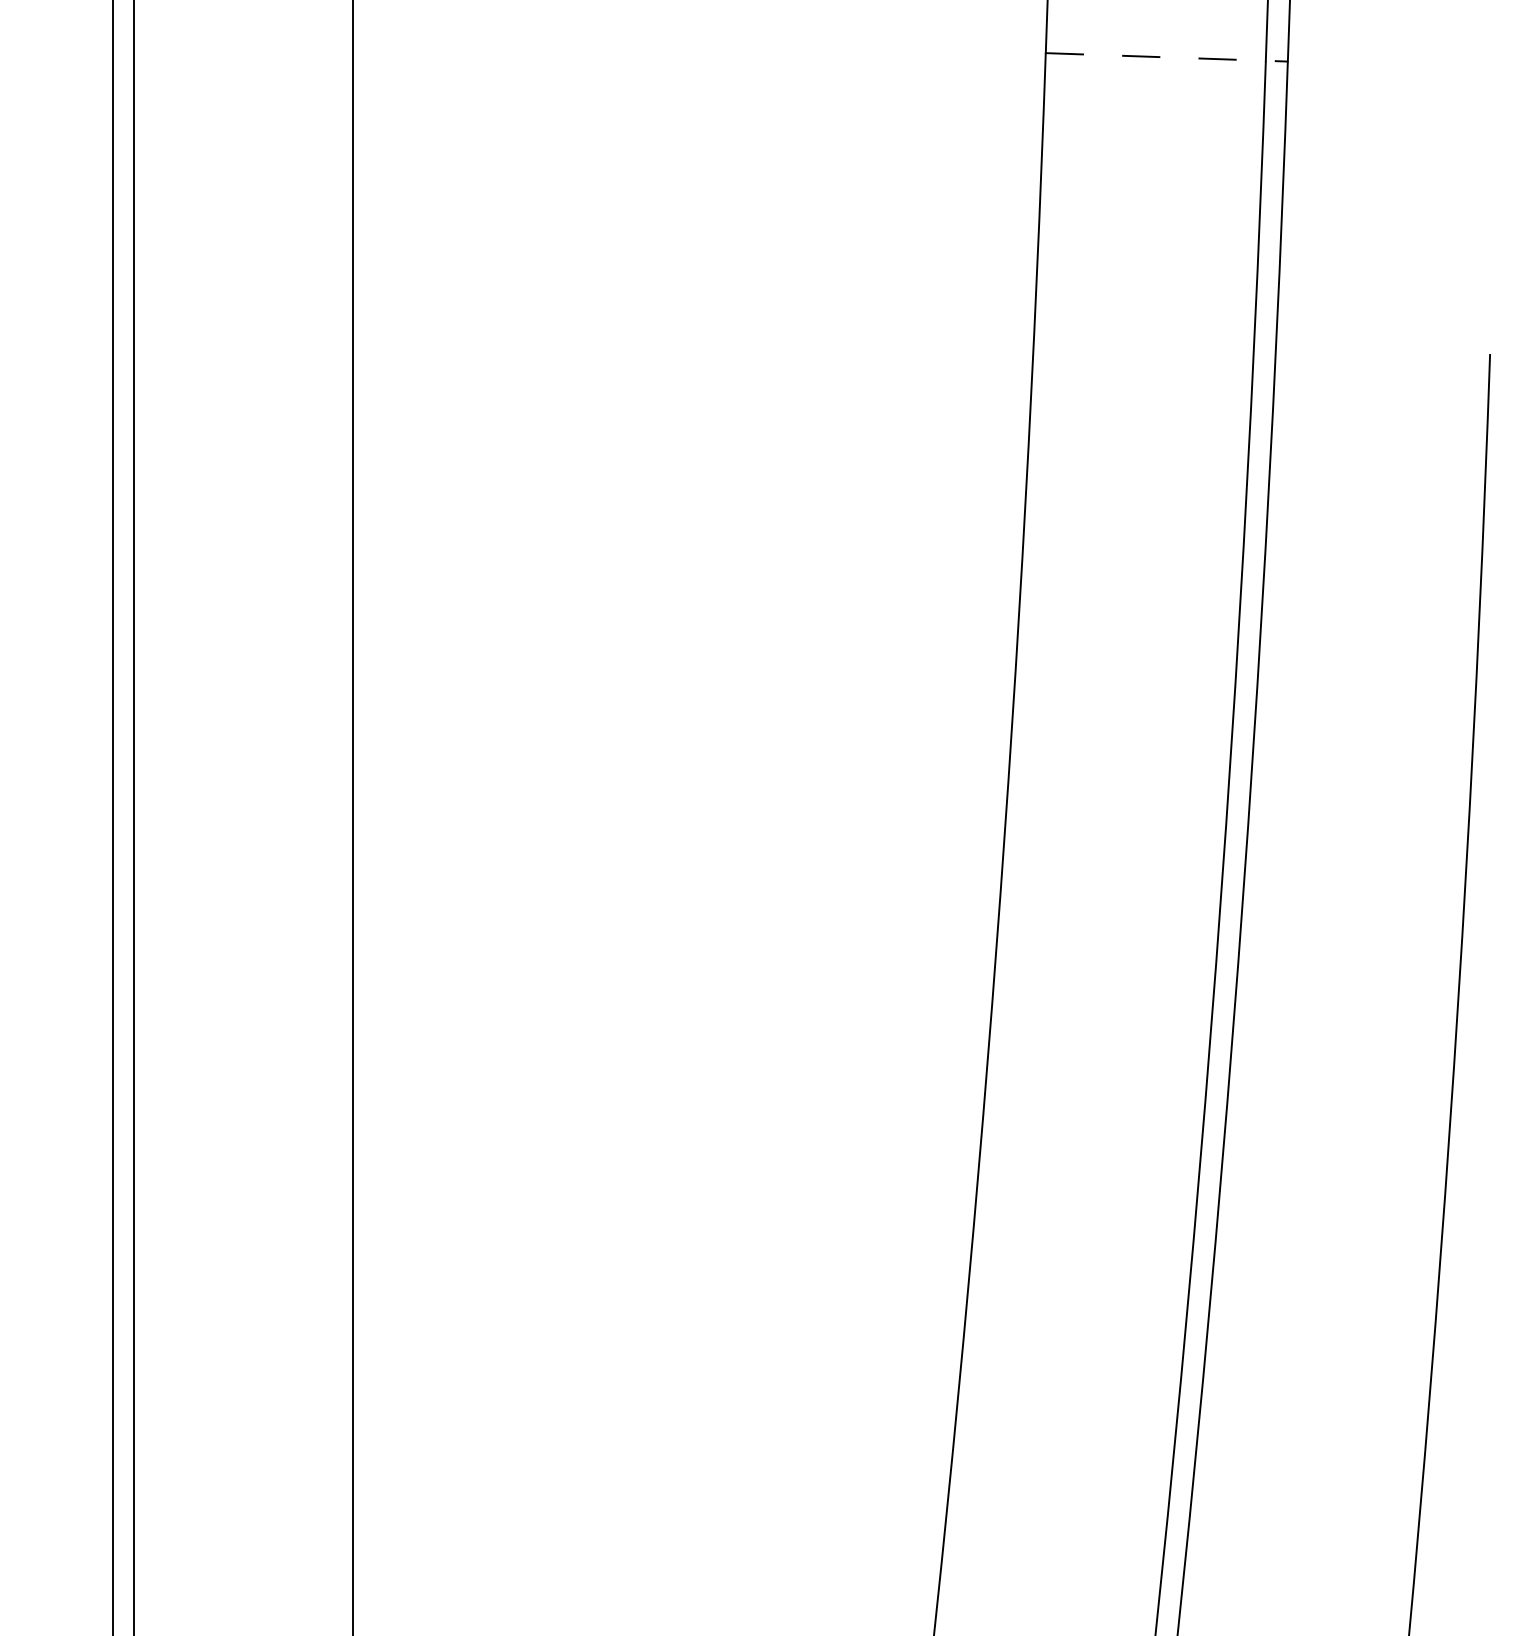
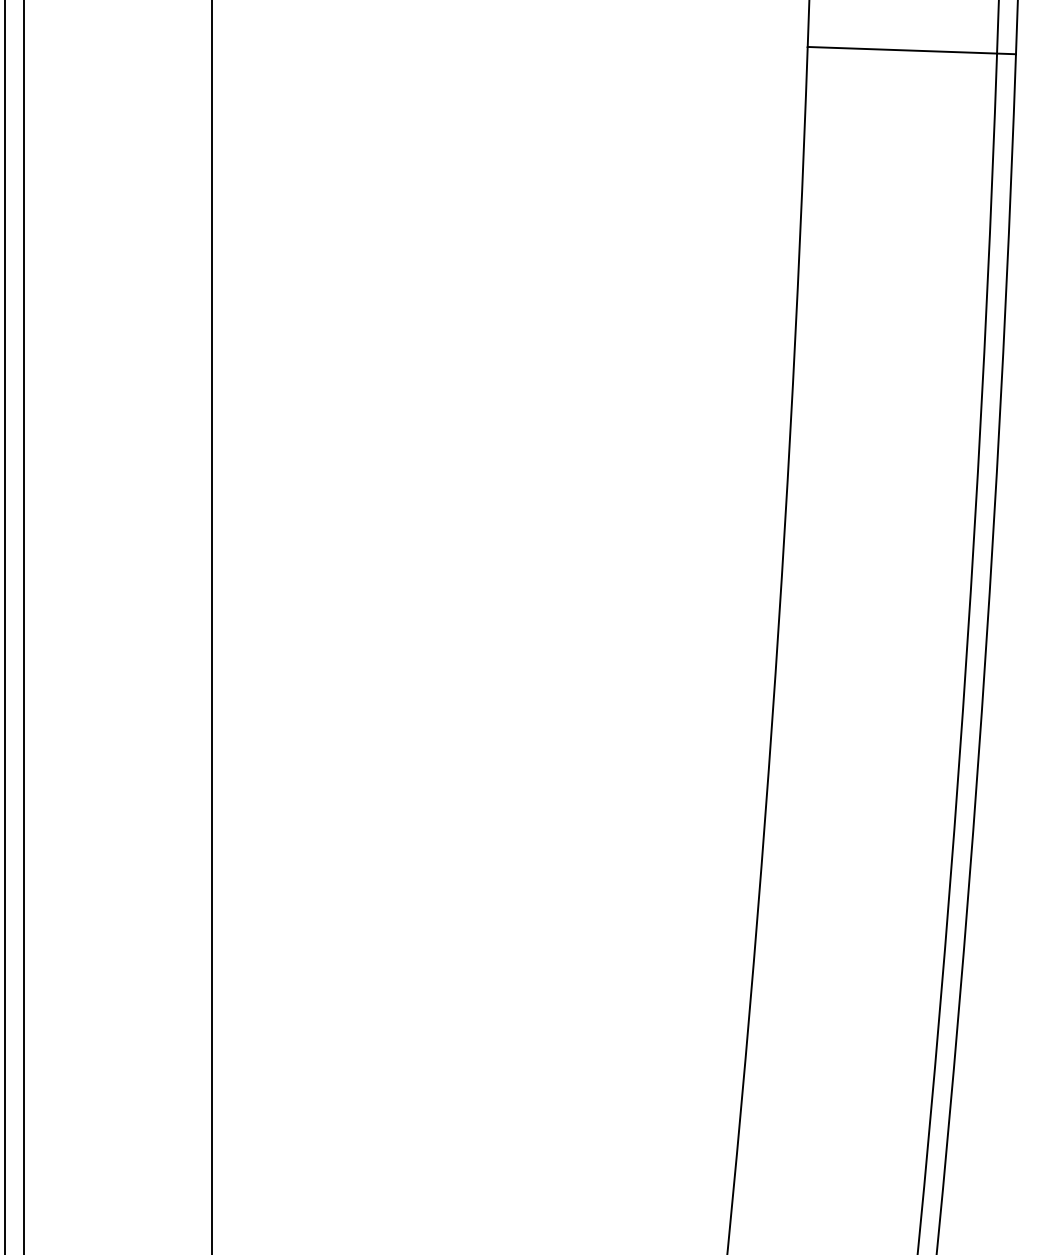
line: (1167, 57) -> (912, 50), dashed -> solid

